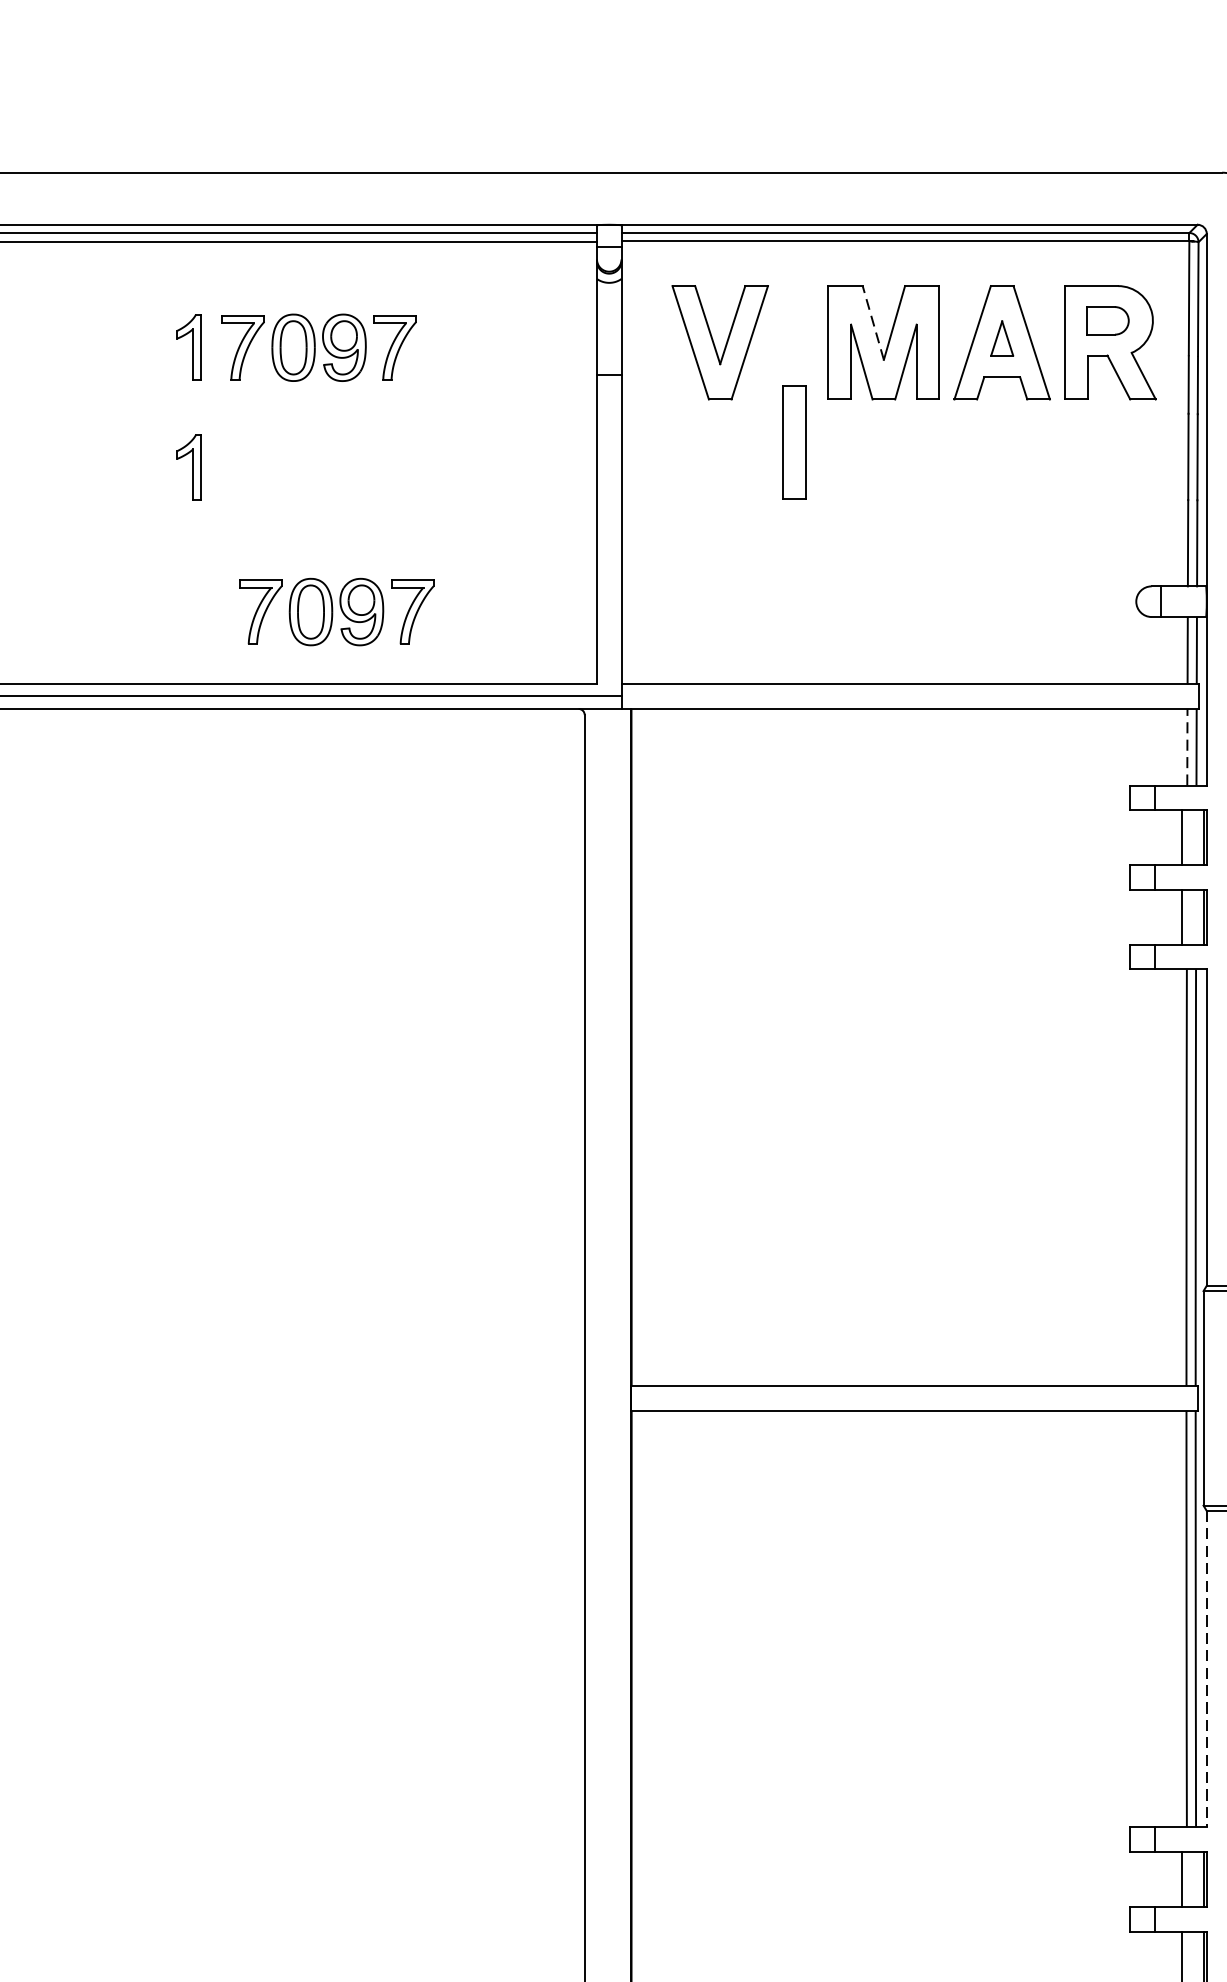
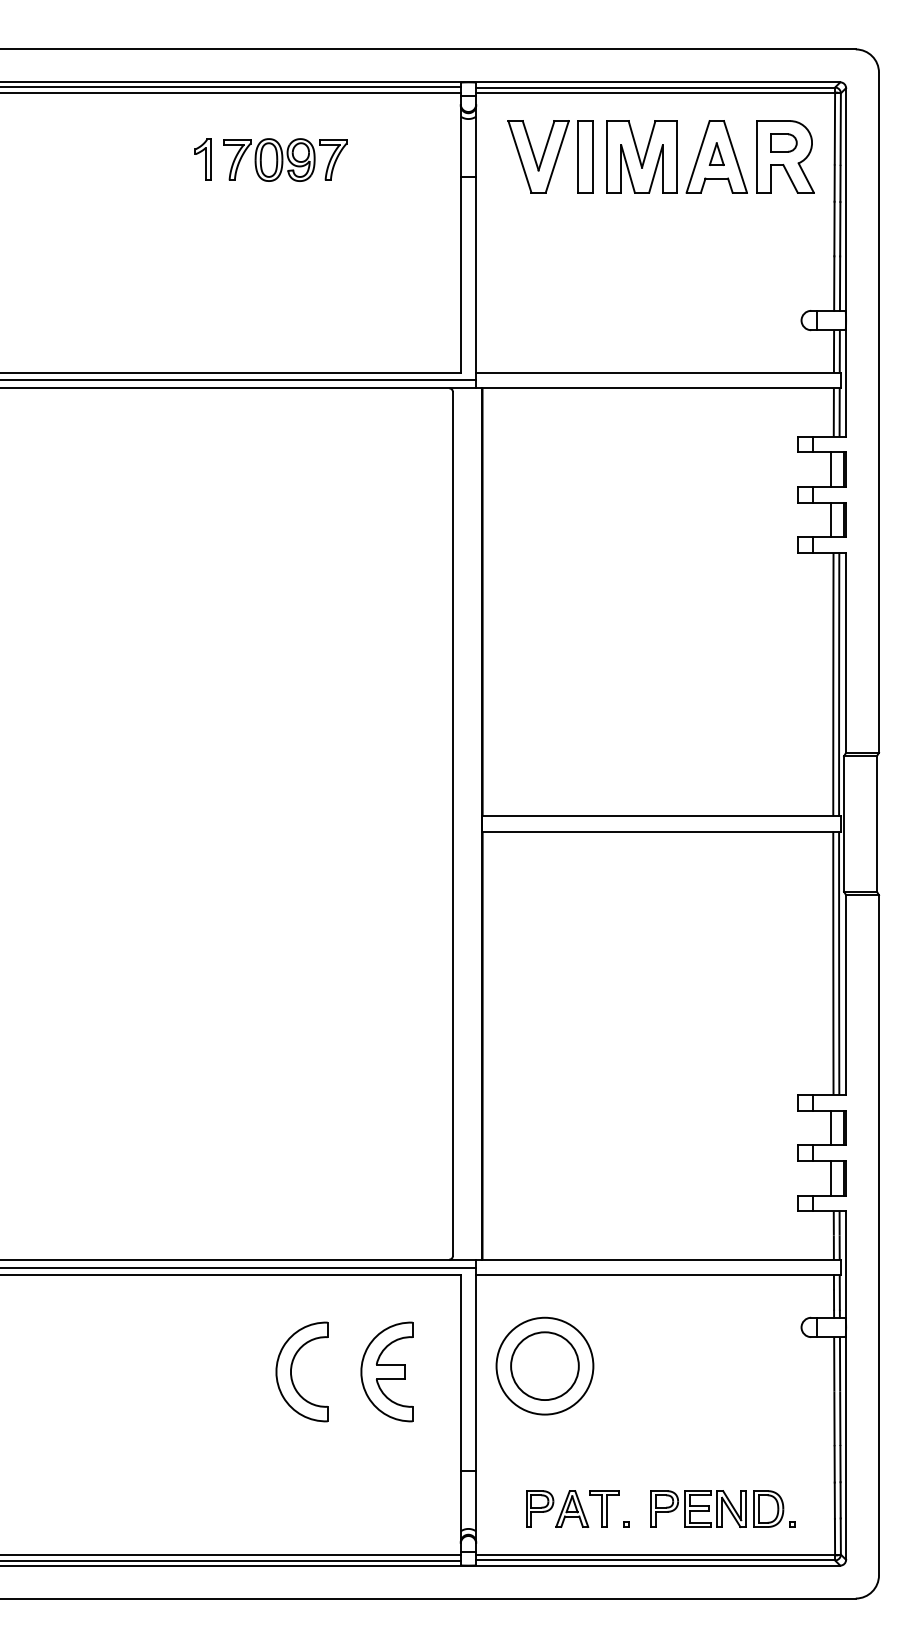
line: (873, 321) -> (635, 143), dashed -> solid
part: (794, 441) -> (585, 156), moved
part: (188, 467) -> (202, 235), removed
part: (337, 611) -> (296, 326), removed
line: (1186, 745) -> (833, 411), dashed -> solid
line: (1207, 1669) -> (846, 995), dashed -> solid

